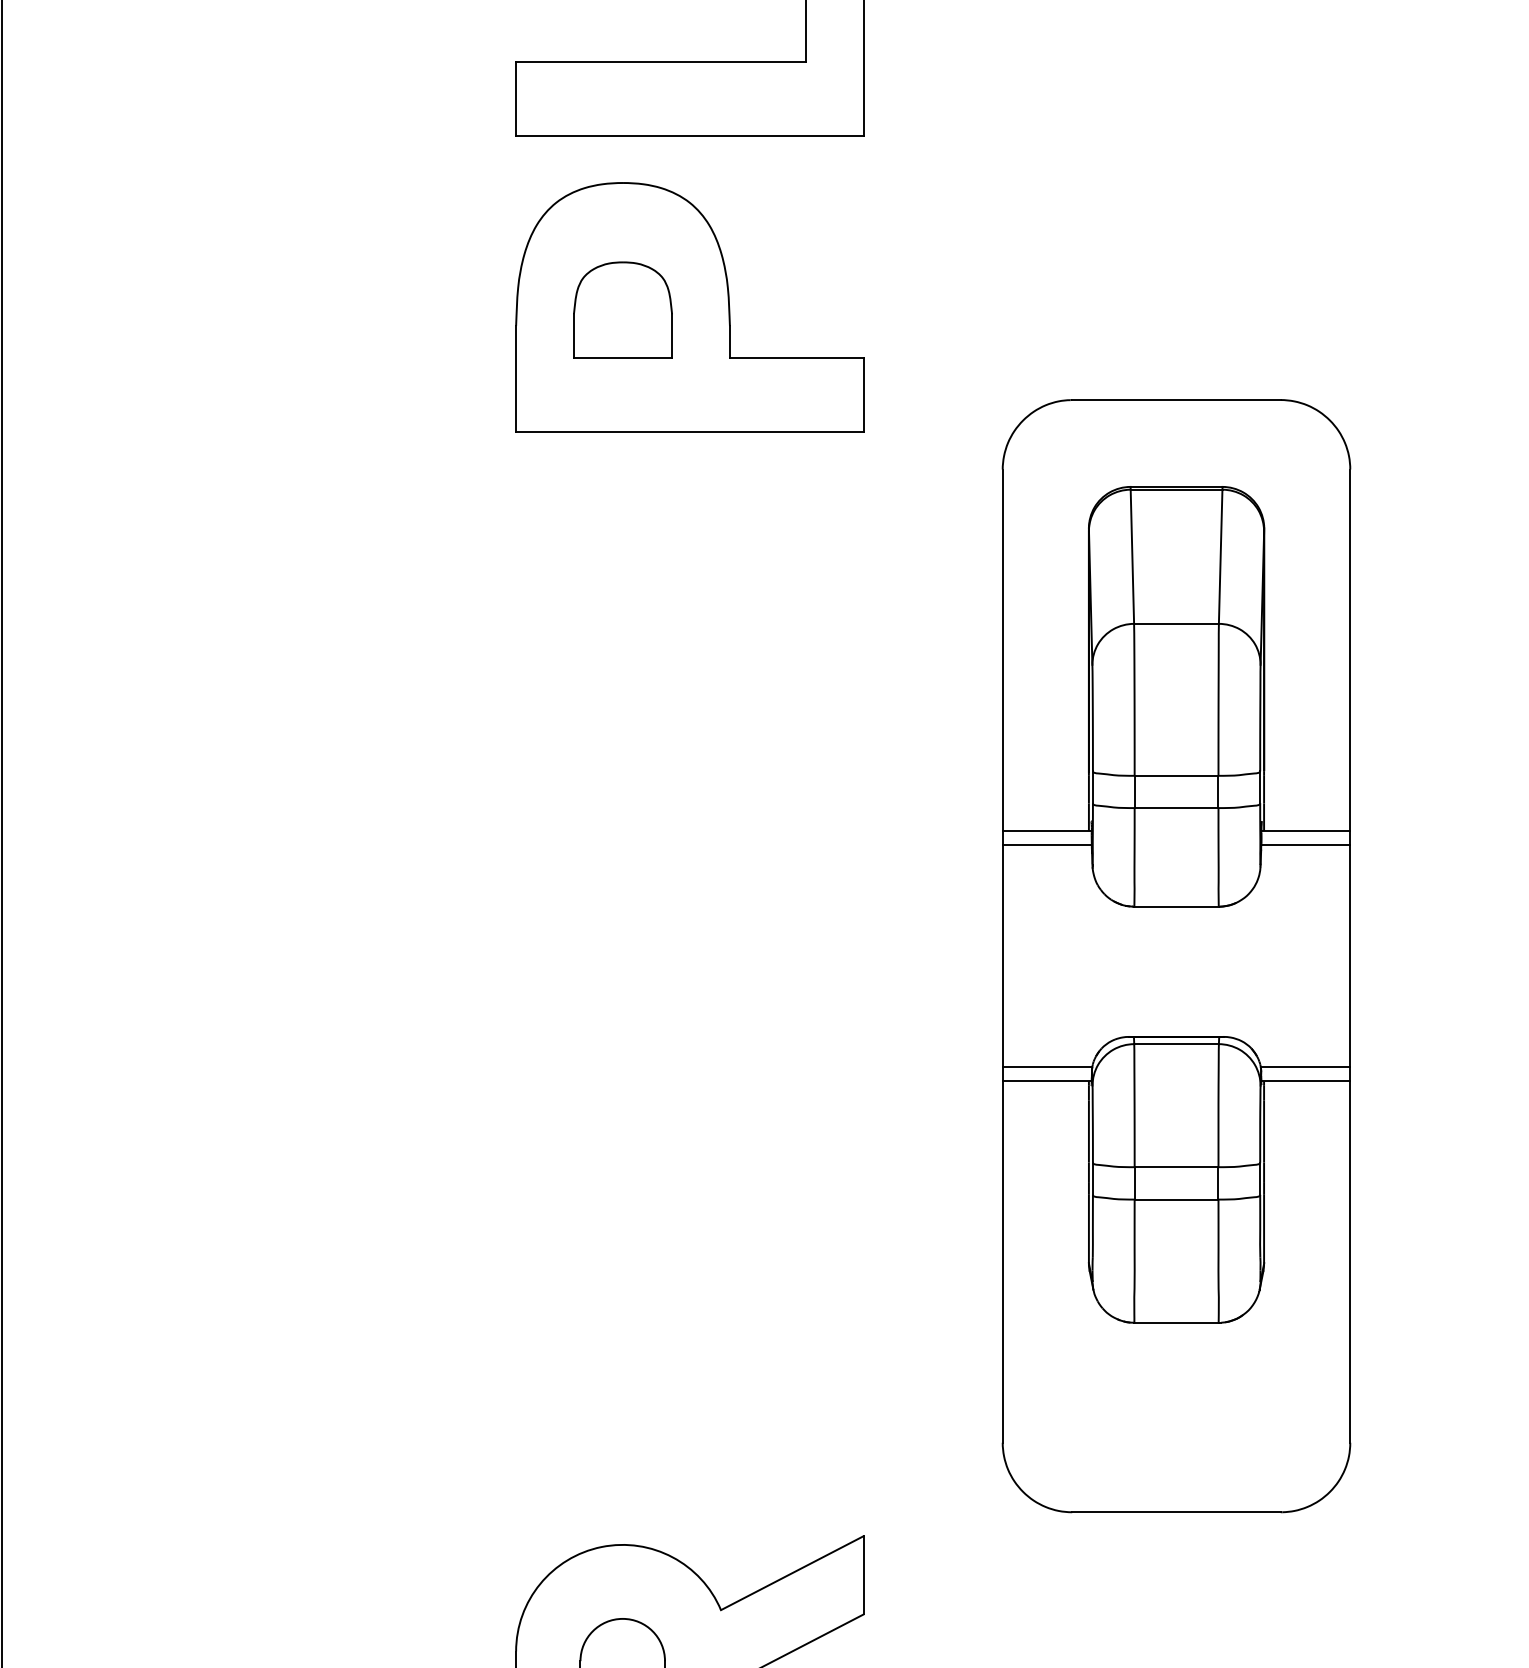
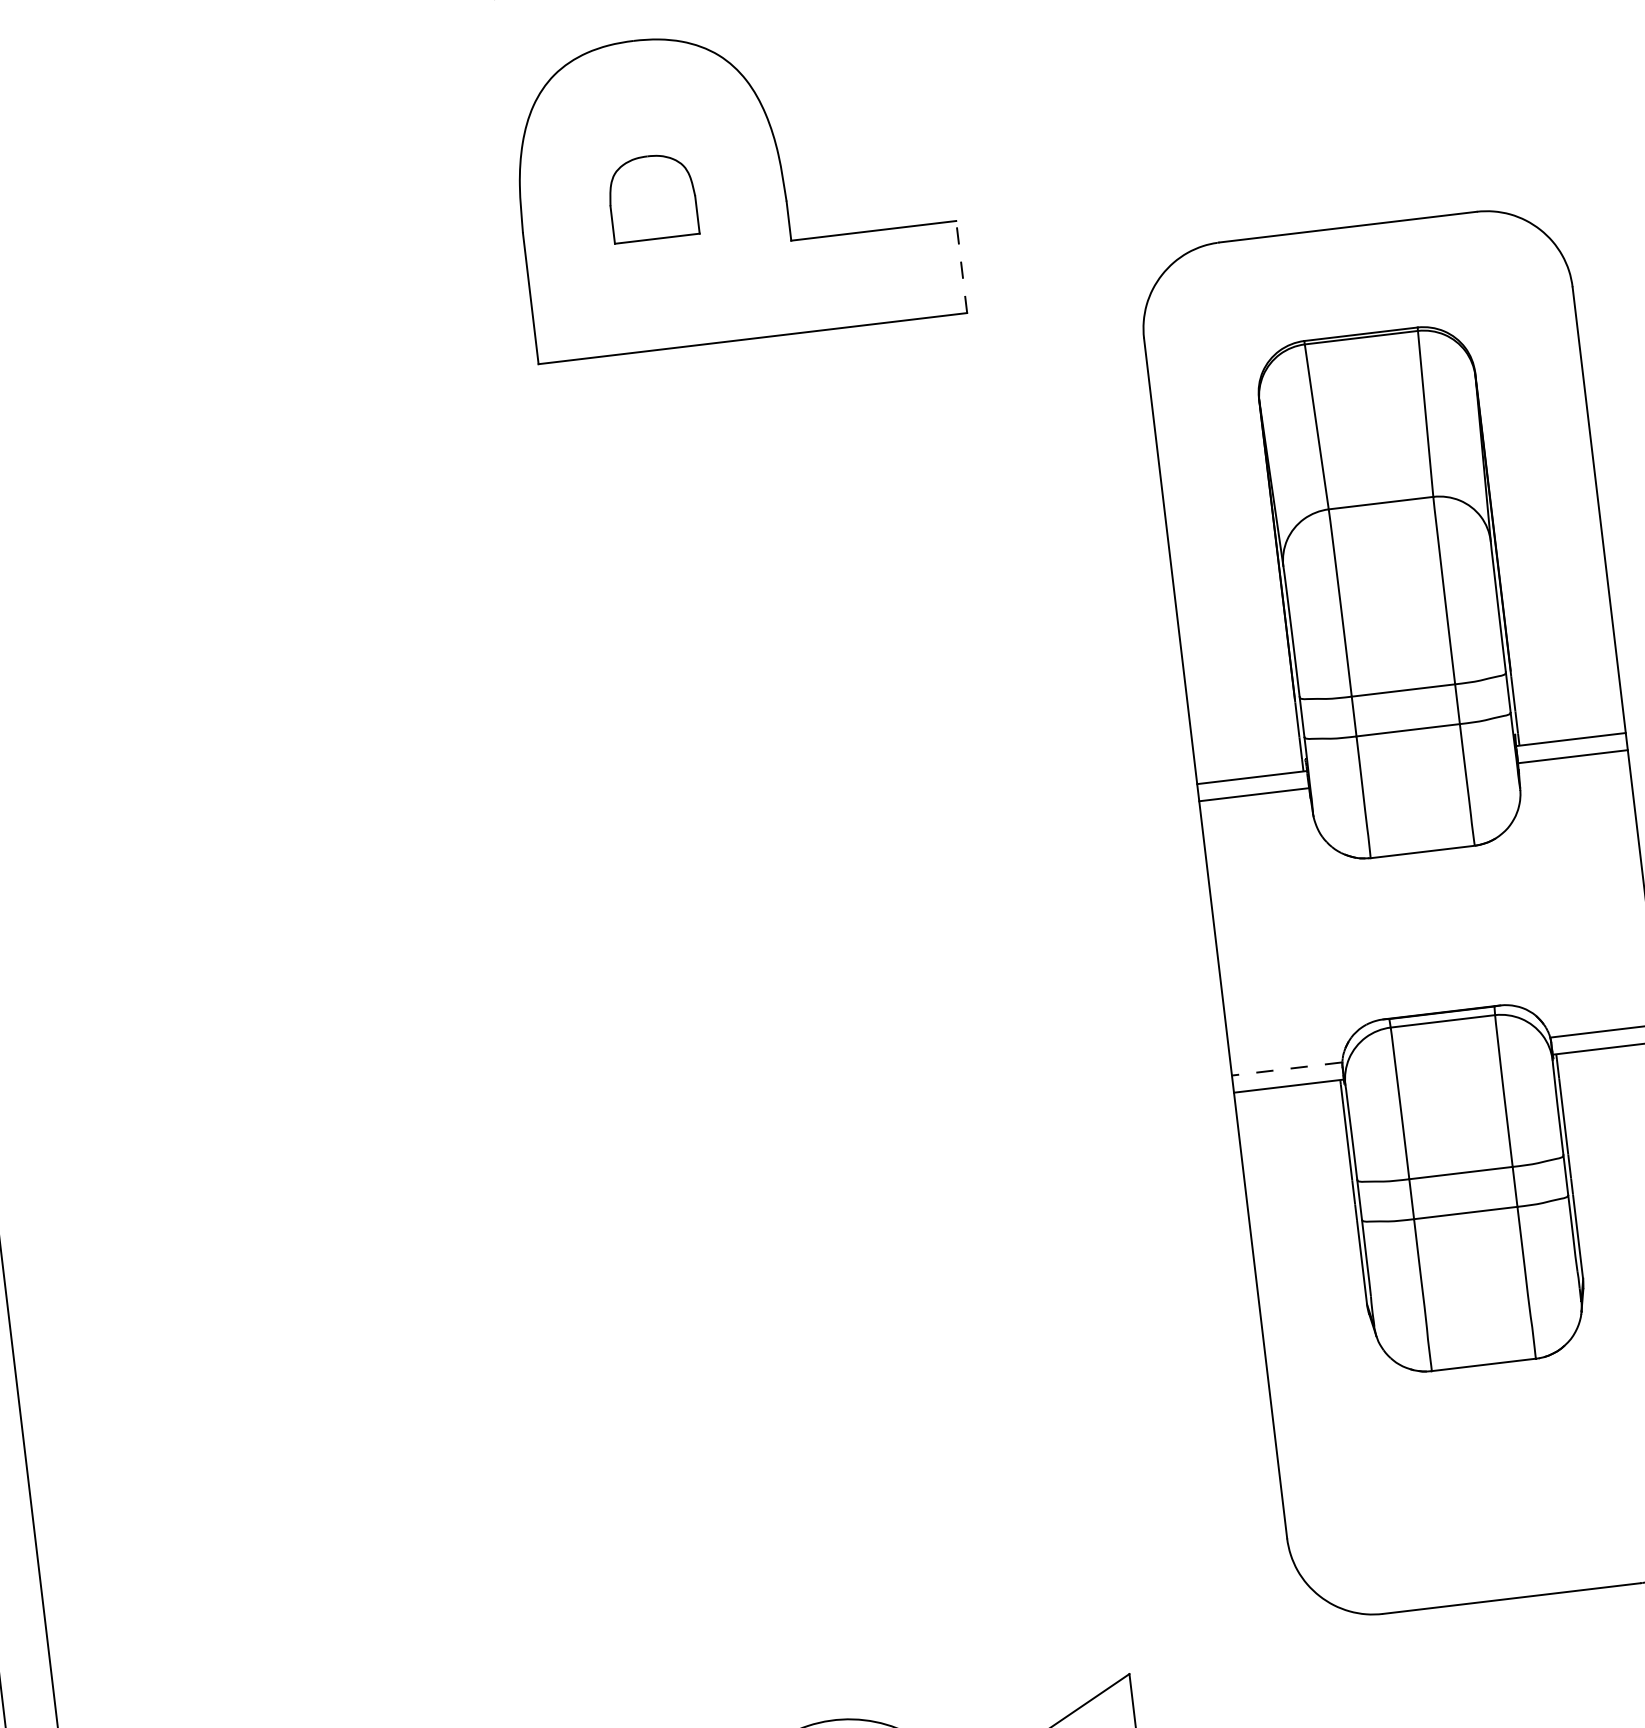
part: (622, 309) -> (651, 196), size x0.7
line: (863, 394) -> (961, 266), solid -> dashed
line: (1047, 1067) -> (1287, 1069), solid -> dashed

